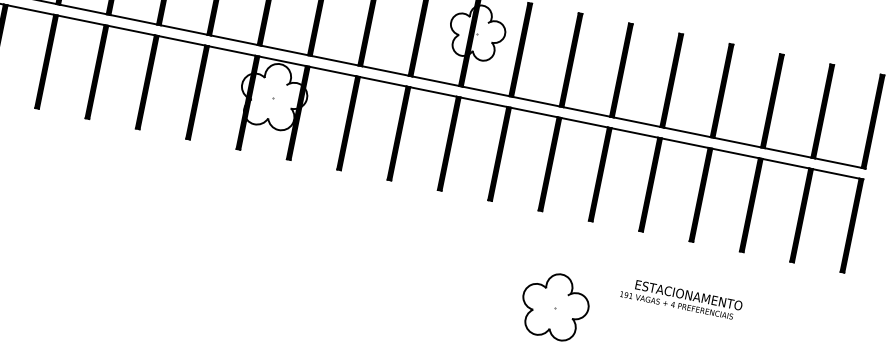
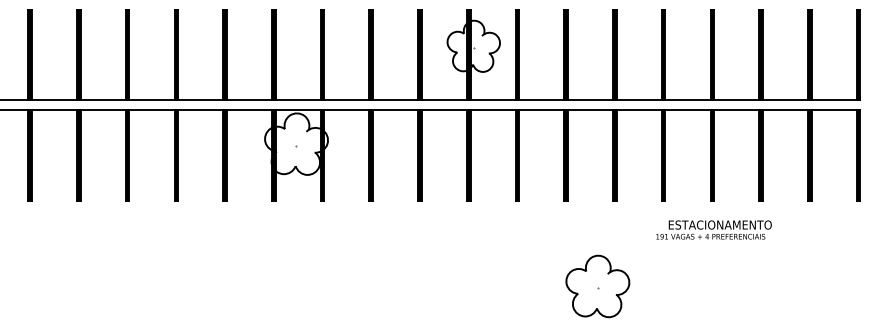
text: (681, 298) -> (713, 229), moved

